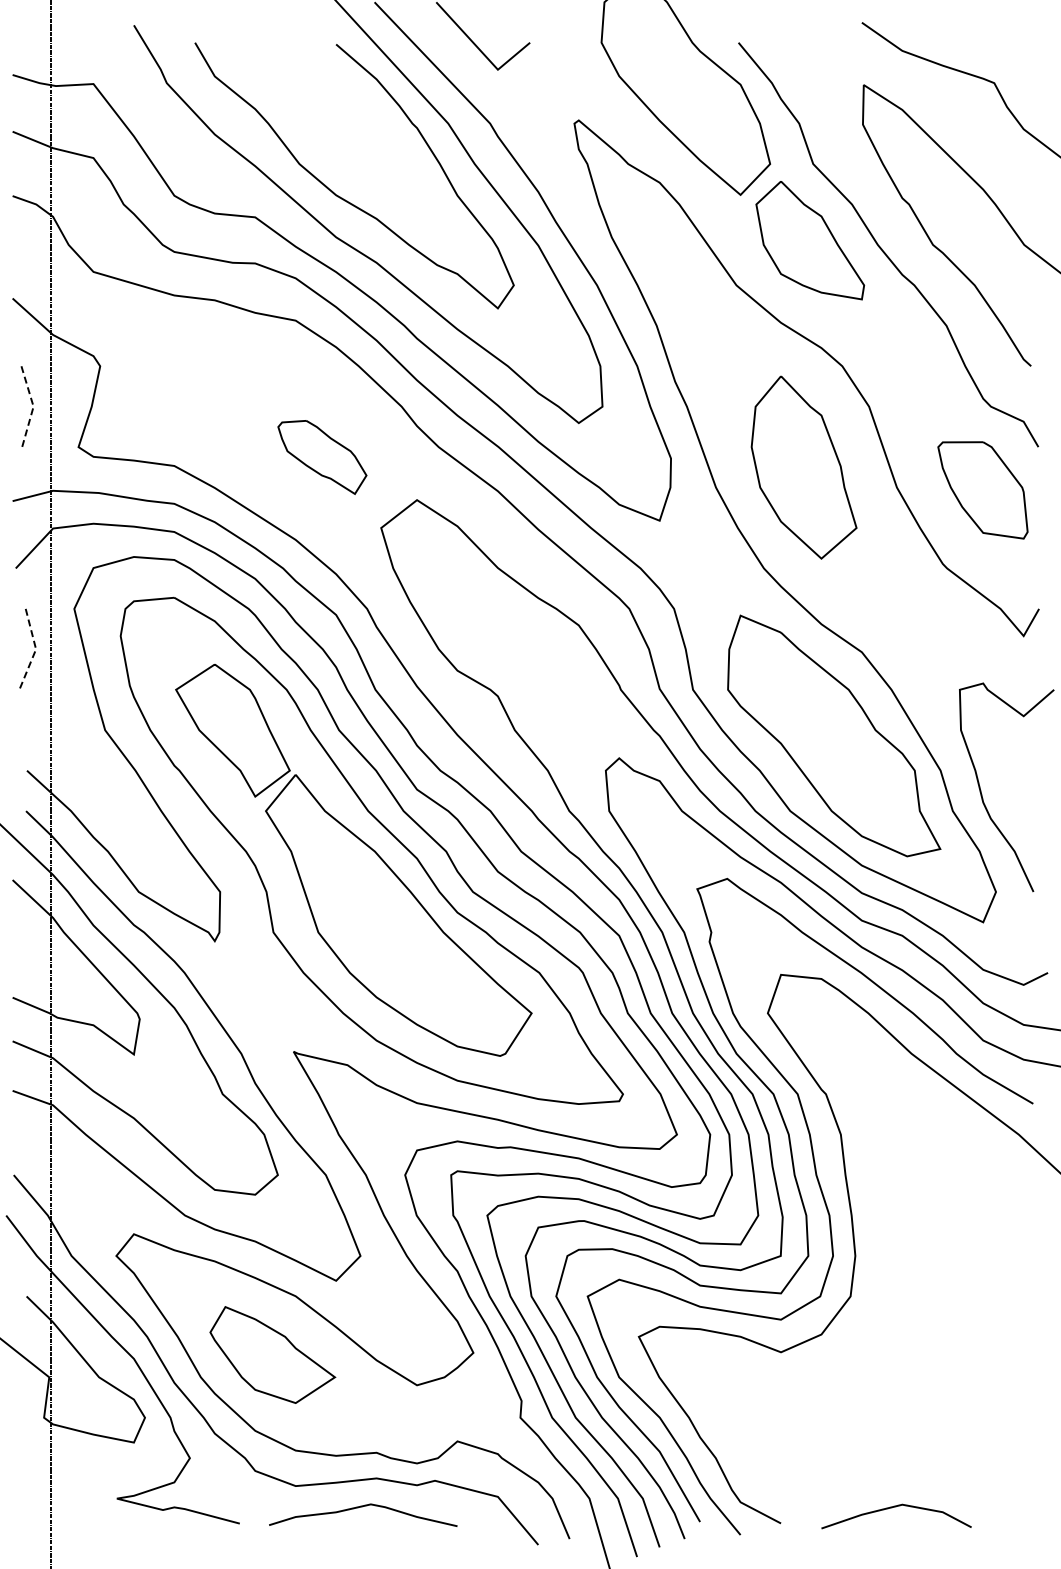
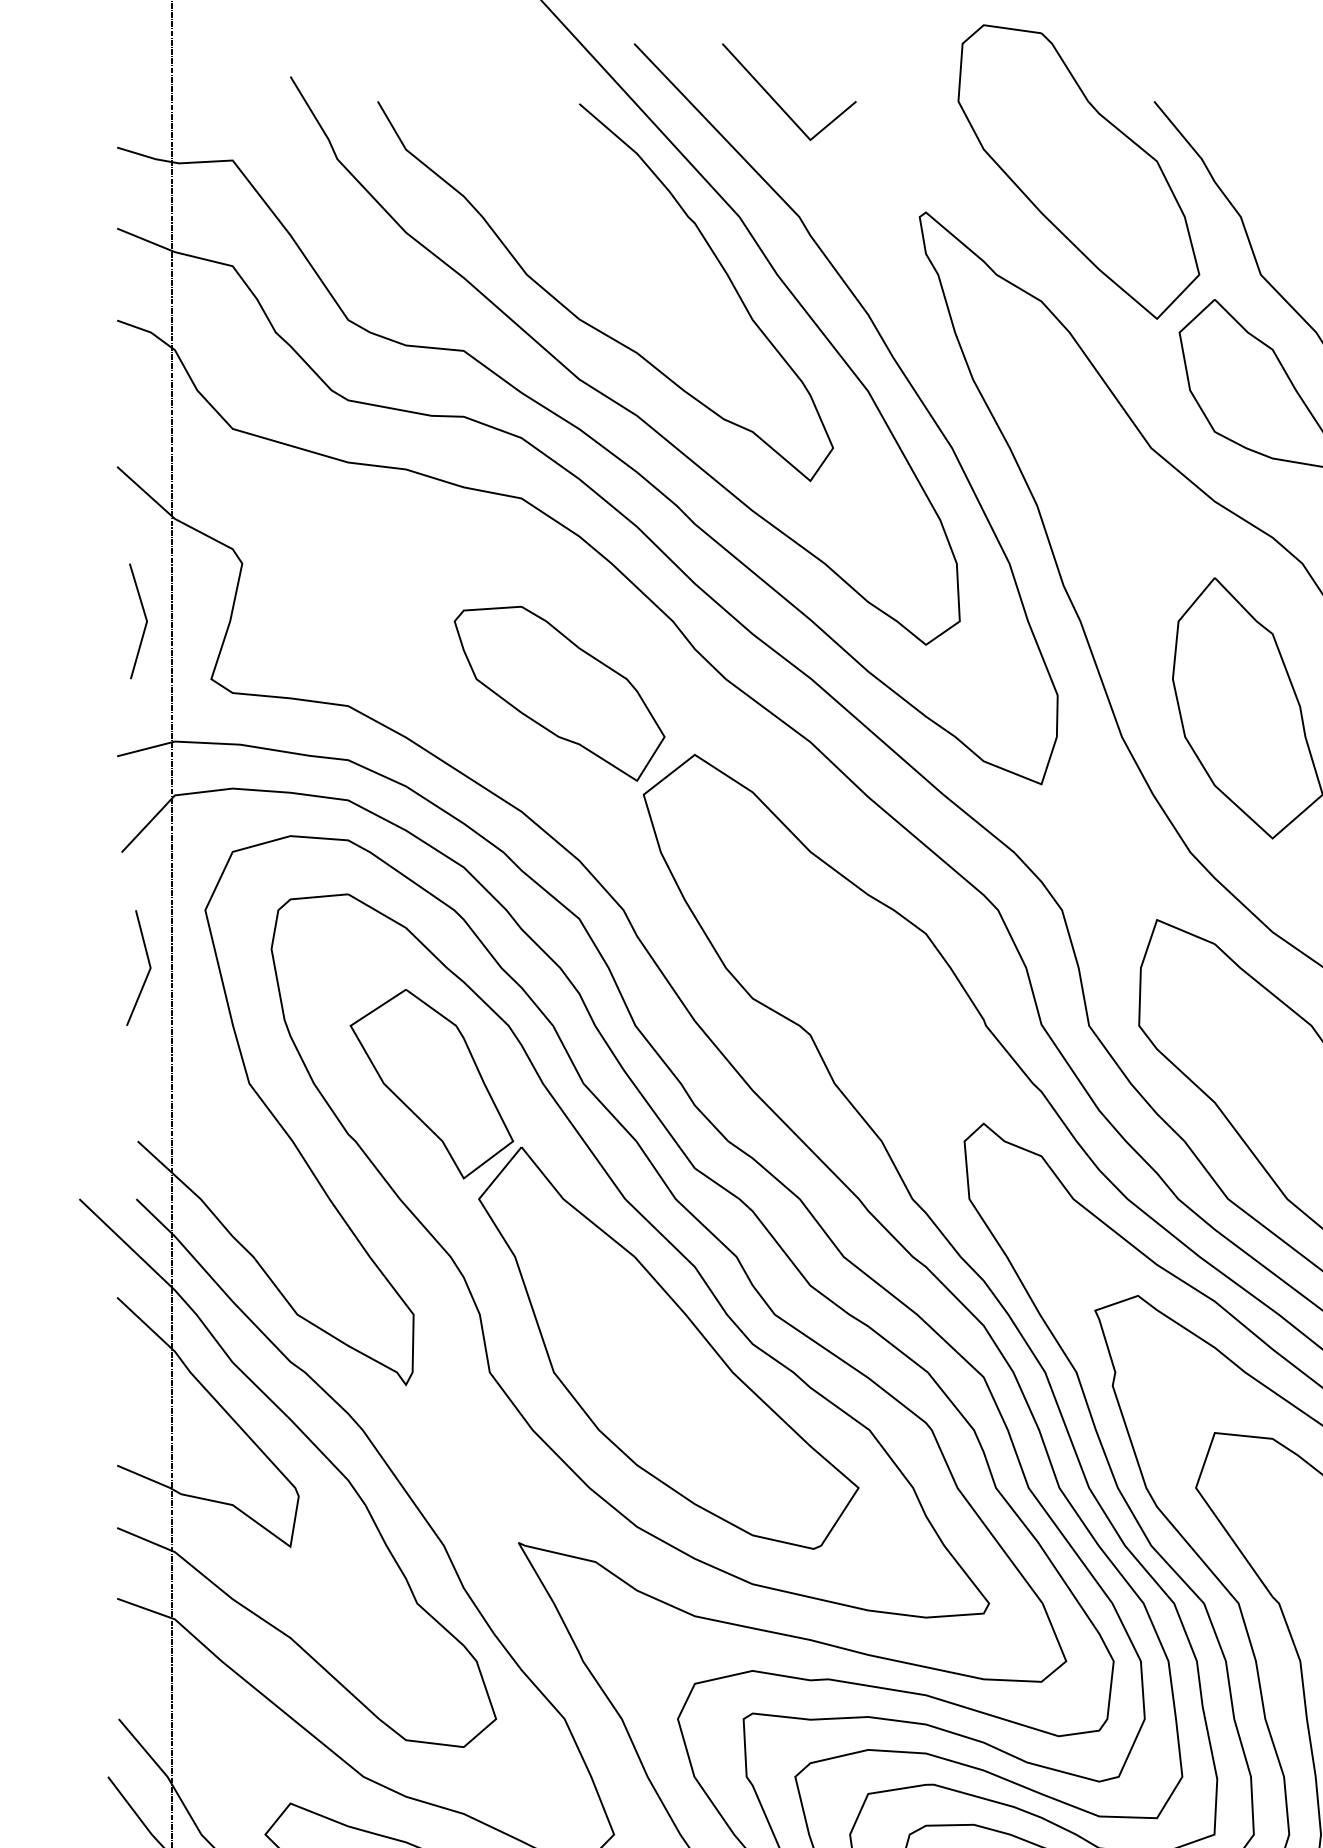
line: (33, 406) -> (146, 621), dashed -> solid
part: (322, 457) -> (559, 693), size x1.67
line: (35, 650) -> (149, 969), dashed -> solid

